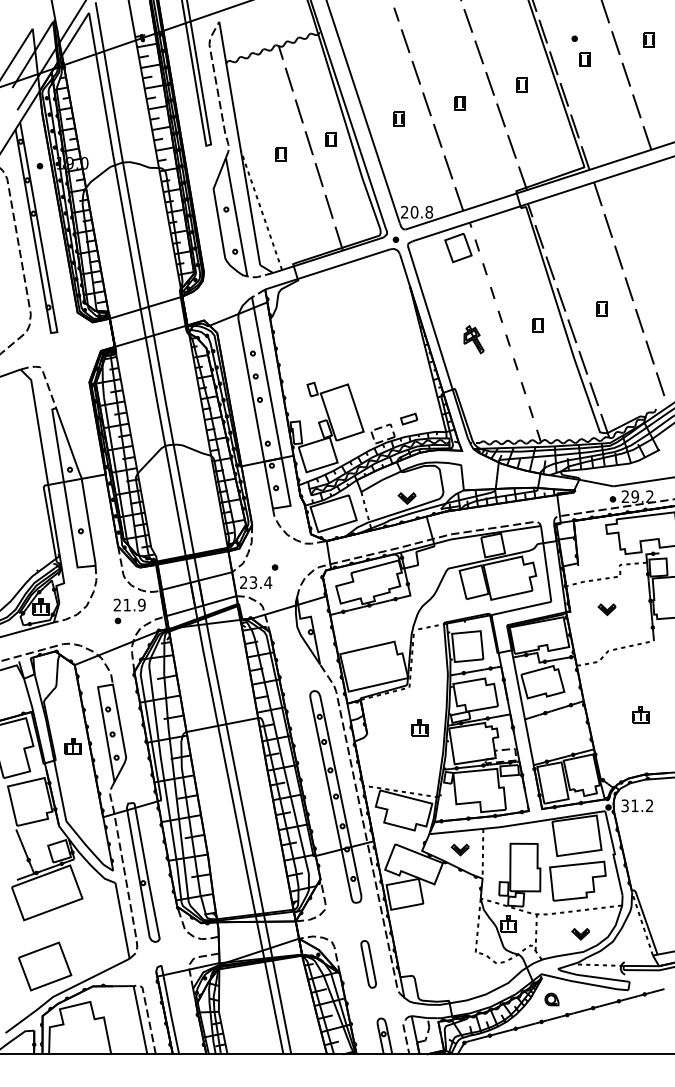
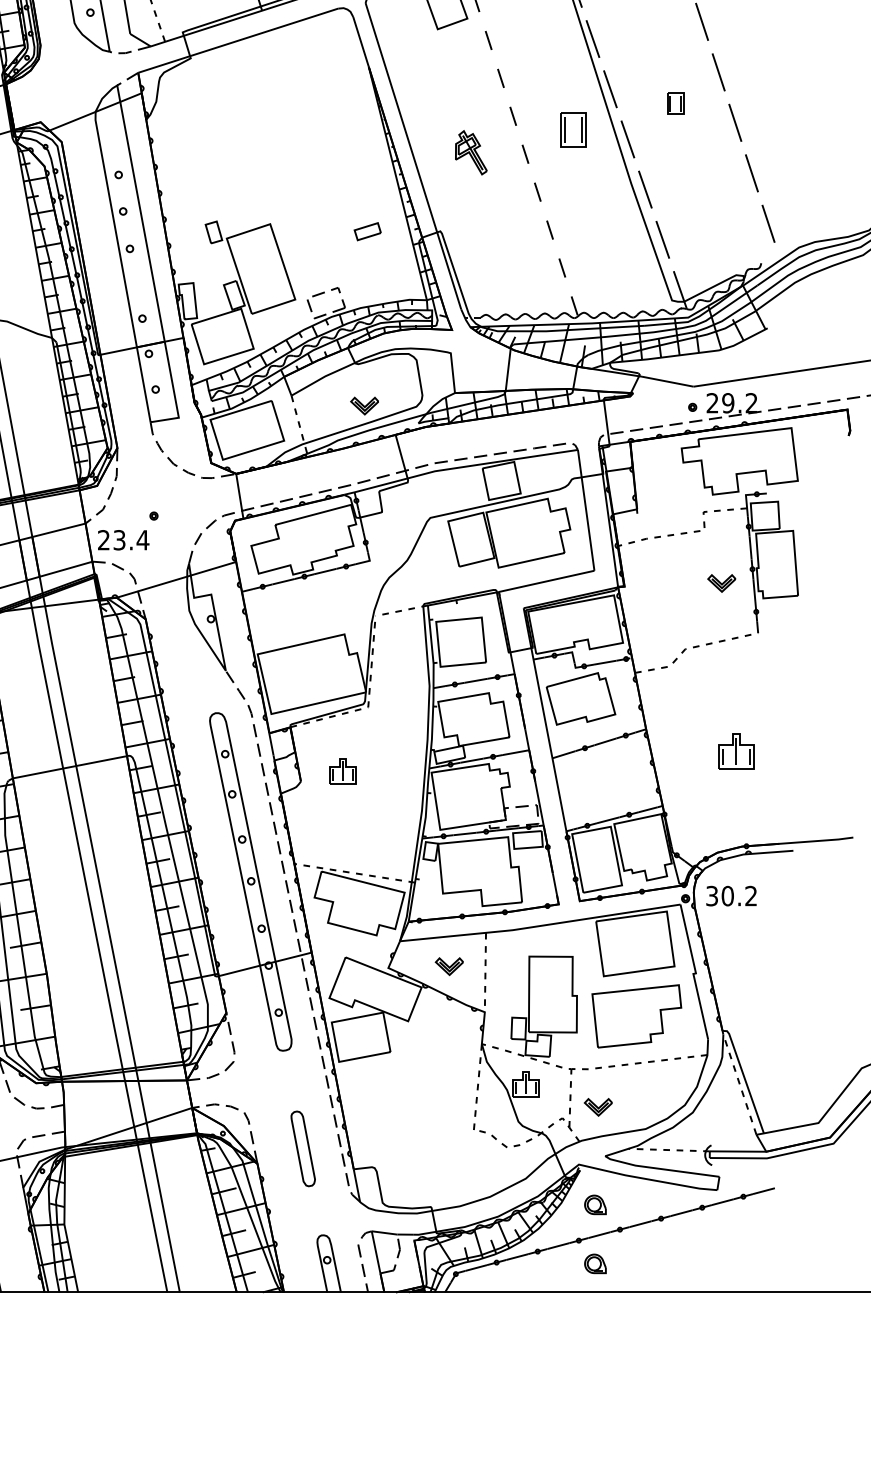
part: (537, 325) -> (572, 130), size x1.6
part: (409, 418) -> (368, 230), moved
part: (606, 609) -> (720, 583), moved
part: (640, 714) -> (736, 750), size x1.4
part: (419, 727) -> (342, 771), moved
text: (634, 805) -> (727, 895), 31.2 -> 30.2
part: (580, 934) -> (597, 1107), moved
part: (551, 1036) -> (594, 1263), added

